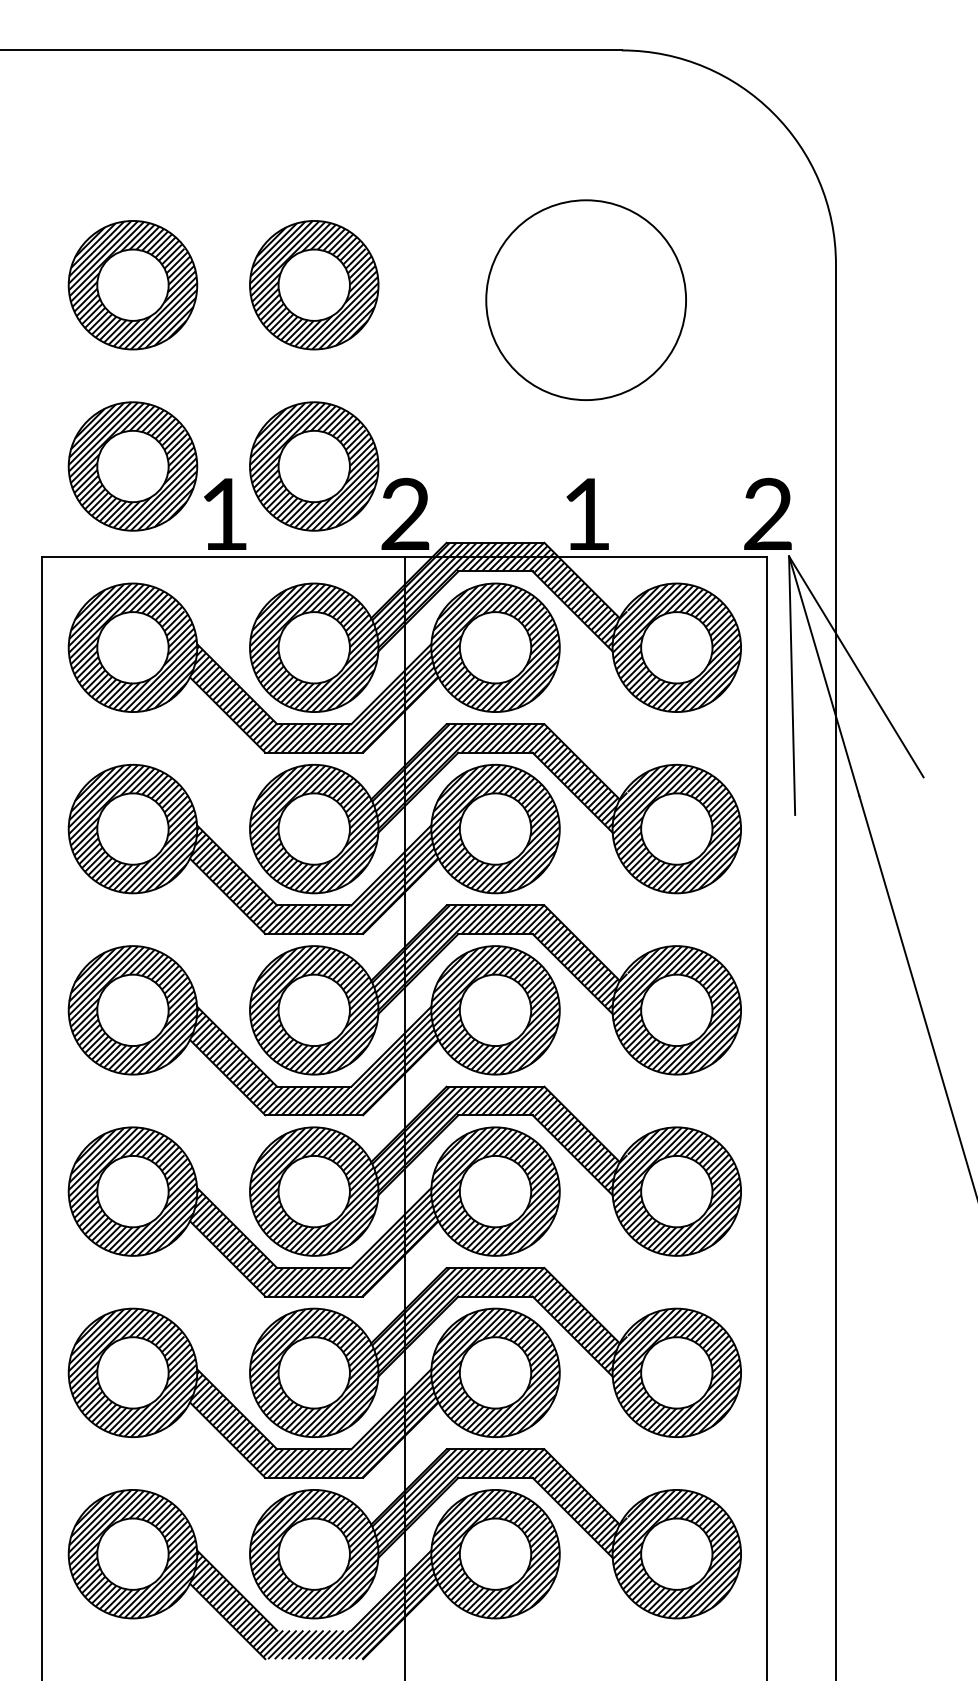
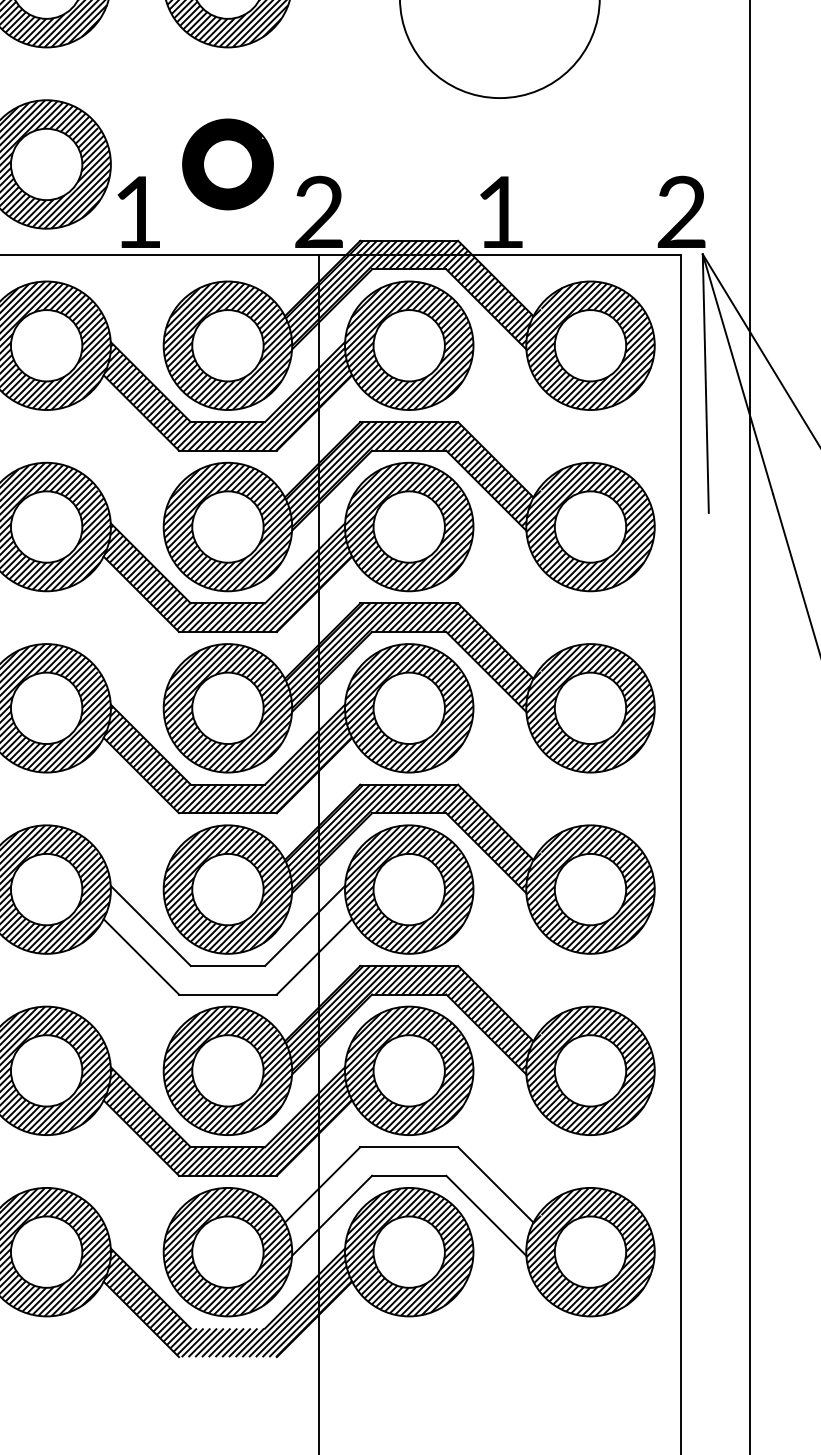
part: (314, 466) -> (228, 164), size x0.7
hatch: (314, 1243) -> (228, 941), removed
hatch: (495, 1502) -> (409, 1200), removed

